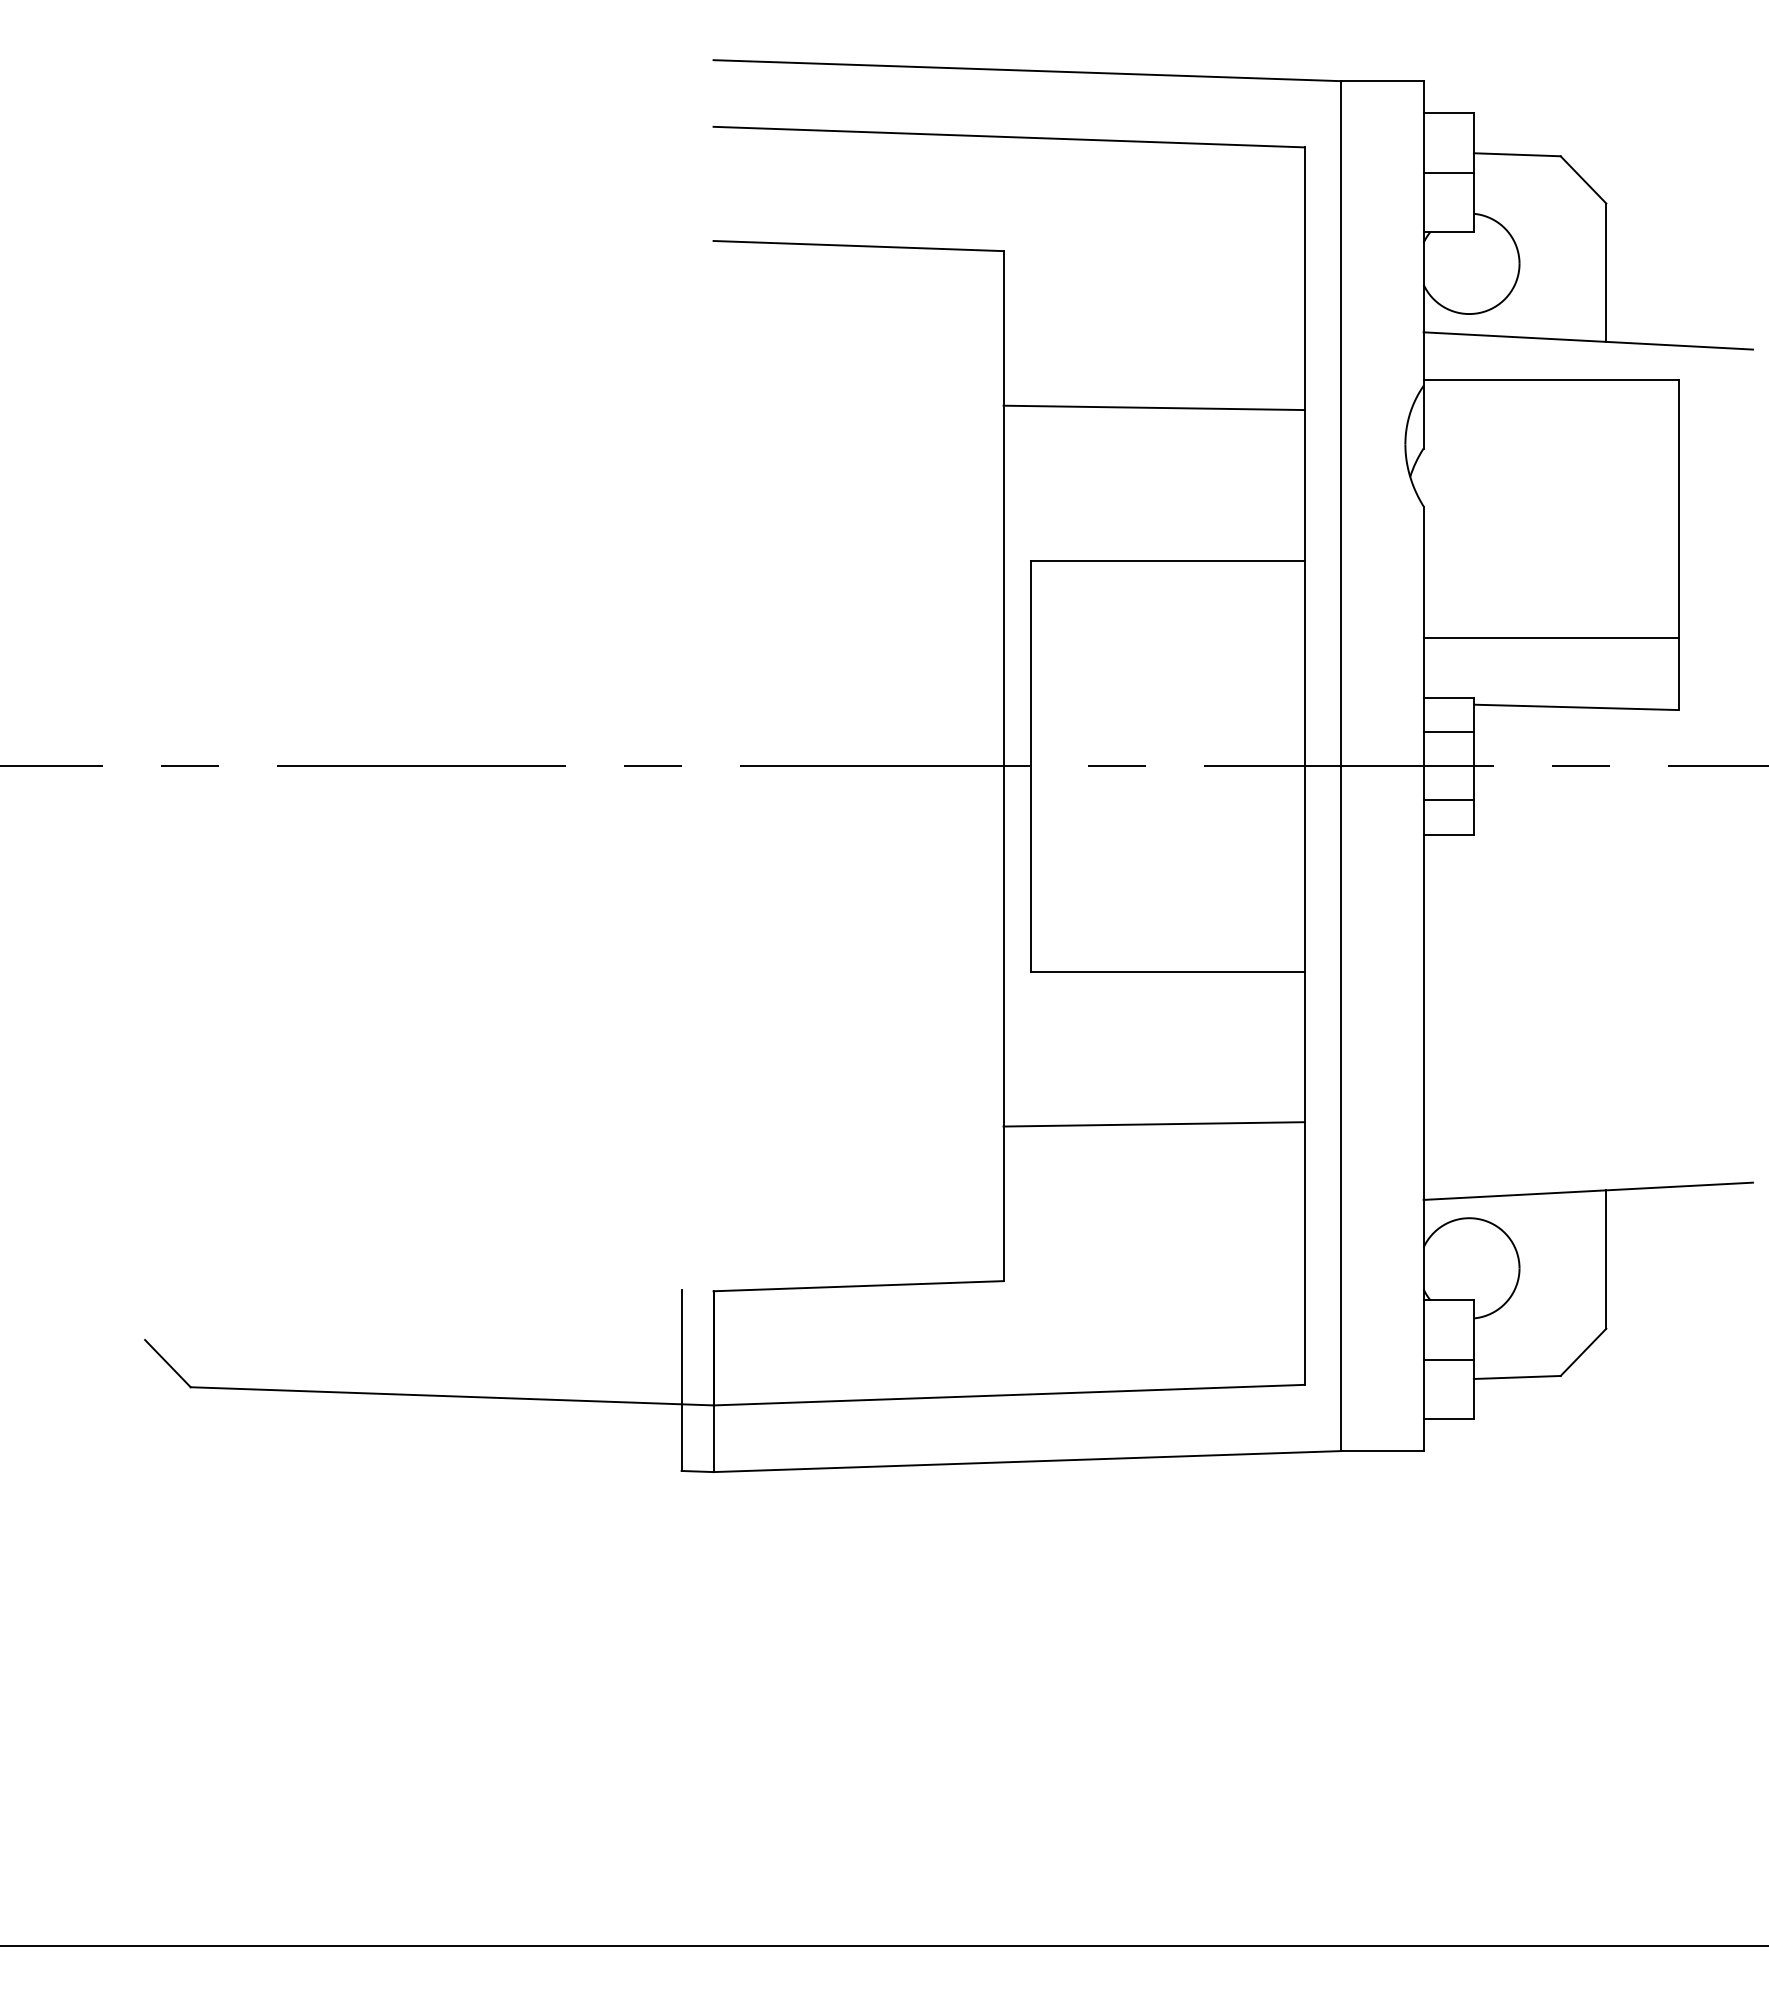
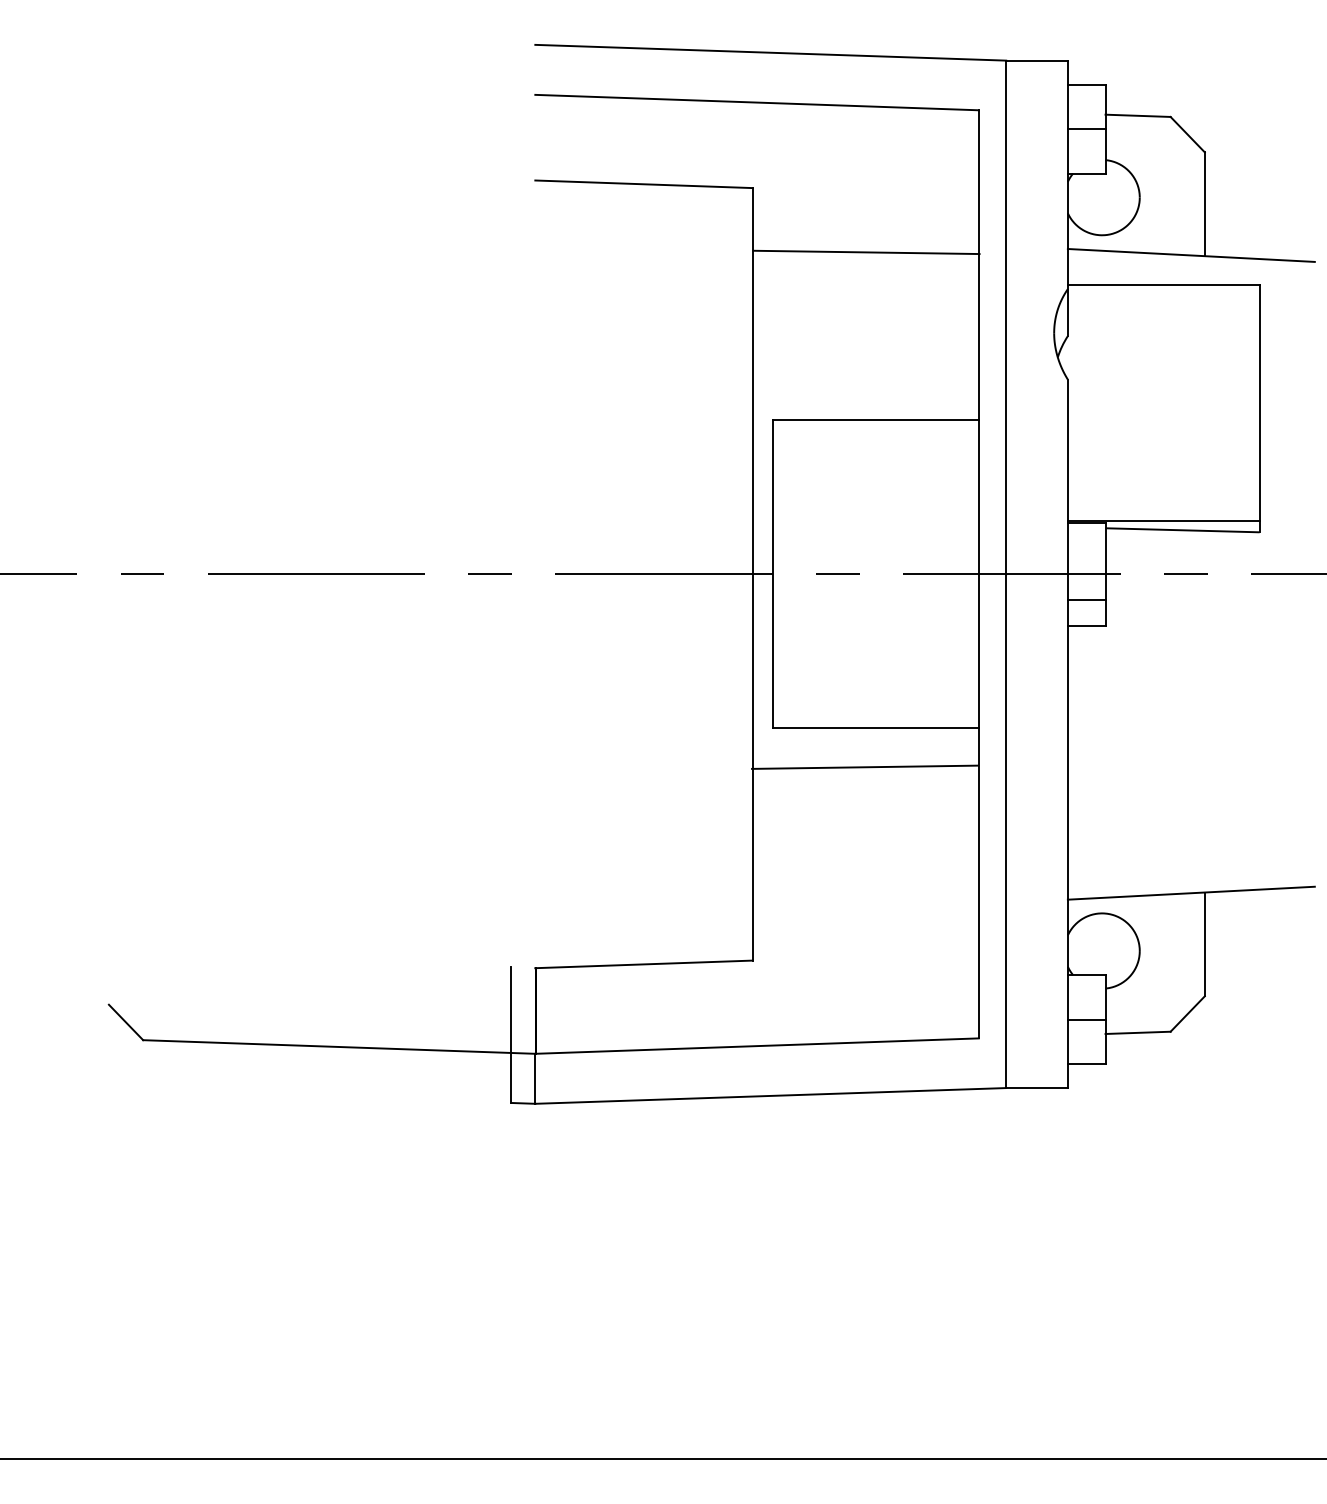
line: (1153, 407) -> (866, 252), moved
line: (1551, 637) -> (1163, 520), moved
line: (1448, 731) -> (1086, 548), removed
line: (1153, 1124) -> (864, 767), moved

